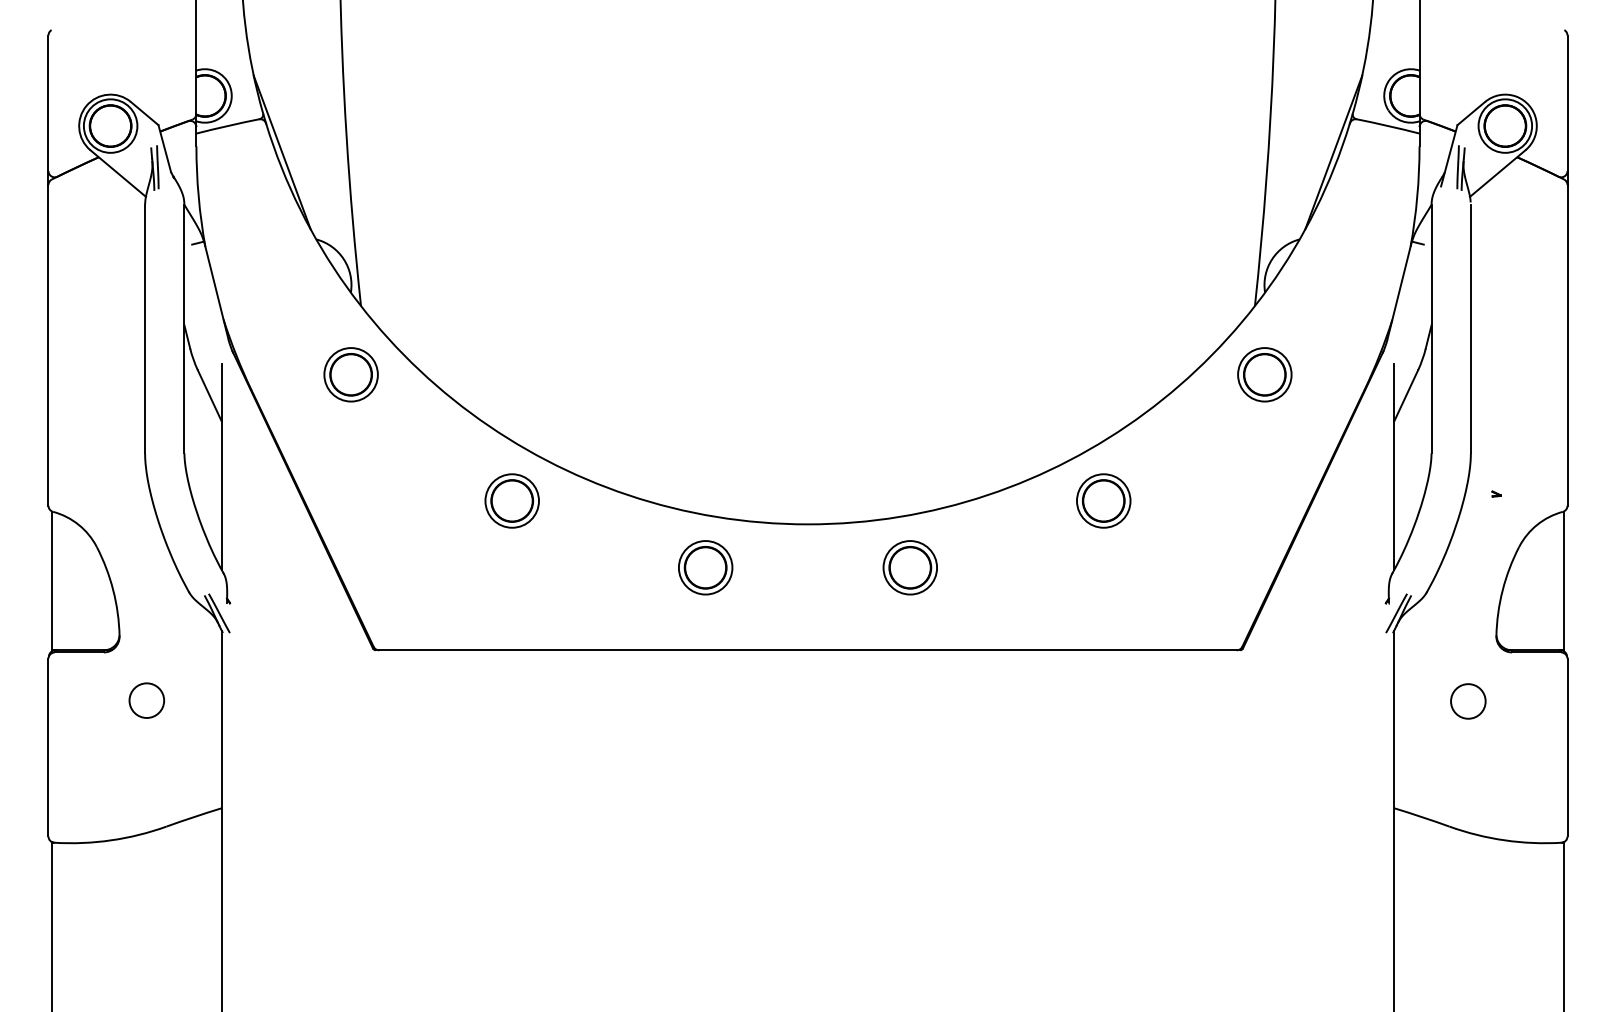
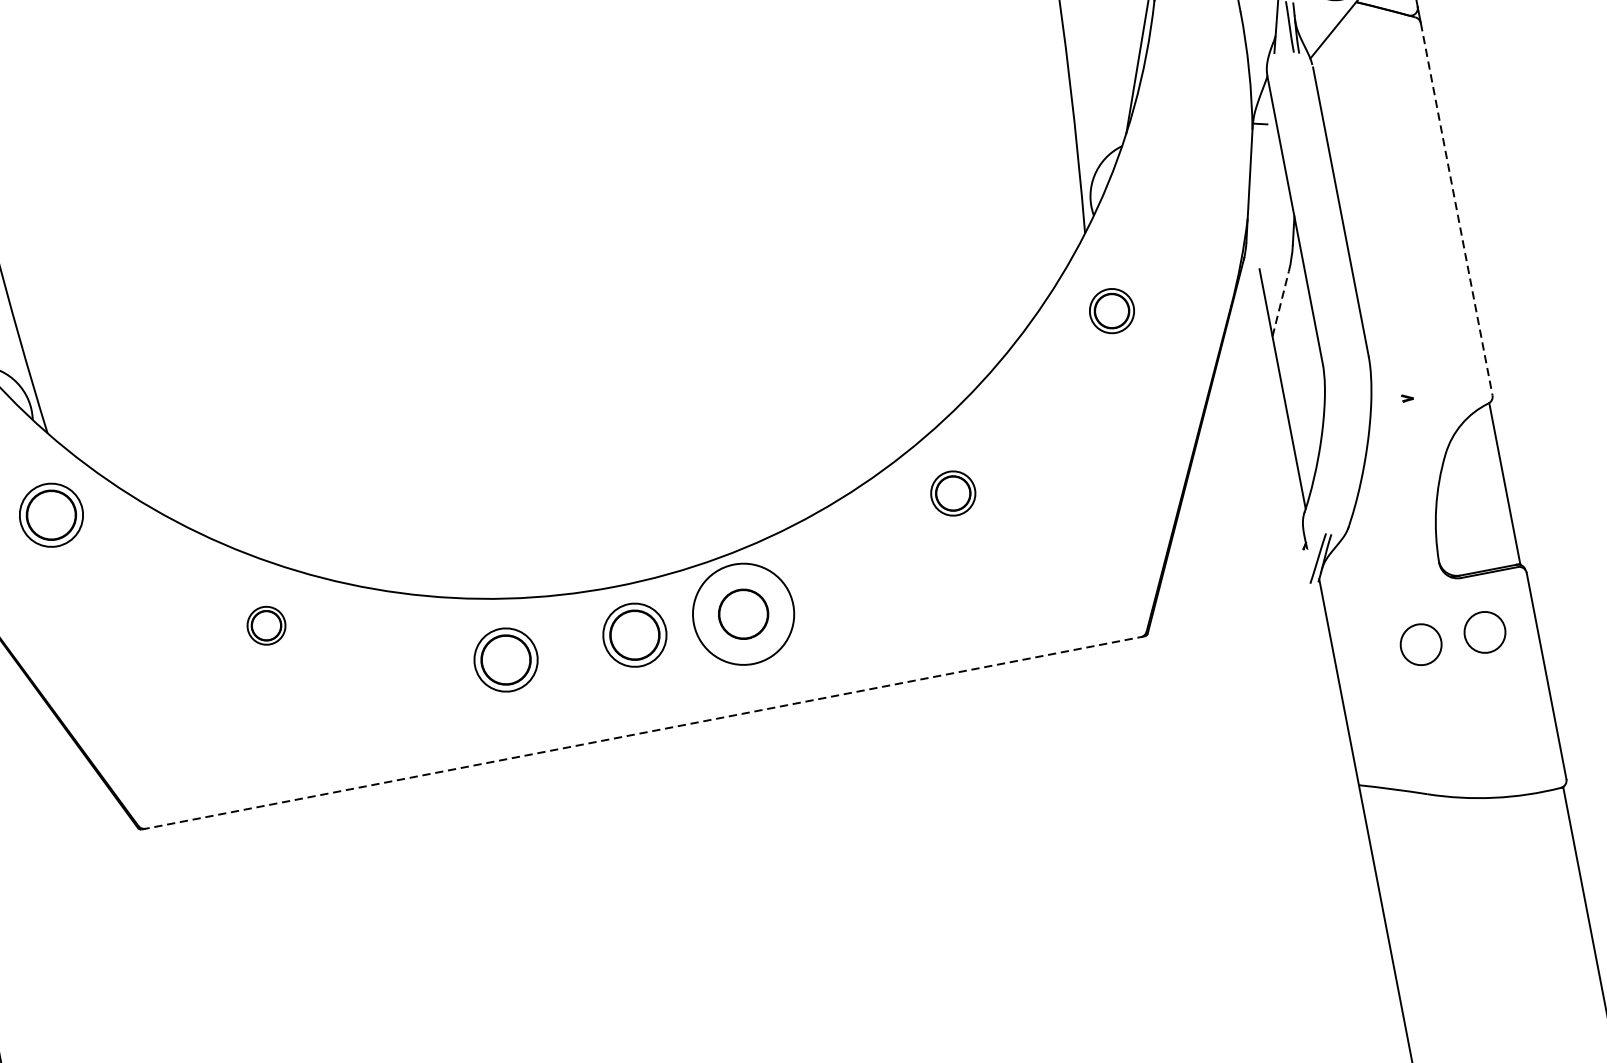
line: (1567, 345) -> (1456, 209), solid -> dashed
part: (1264, 374) -> (1111, 310), size x0.7
line: (1406, 395) -> (1281, 303), solid -> dashed
part: (511, 500) -> (265, 625), size x0.6
part: (1103, 500) -> (952, 493), size x0.7
part: (816, 567) -> (634, 634), added
circle: (910, 567) -> (743, 613), size x1.6
line: (808, 650) -> (643, 733), solid -> dashed
circle: (1523, 701) -> (1485, 632), added

